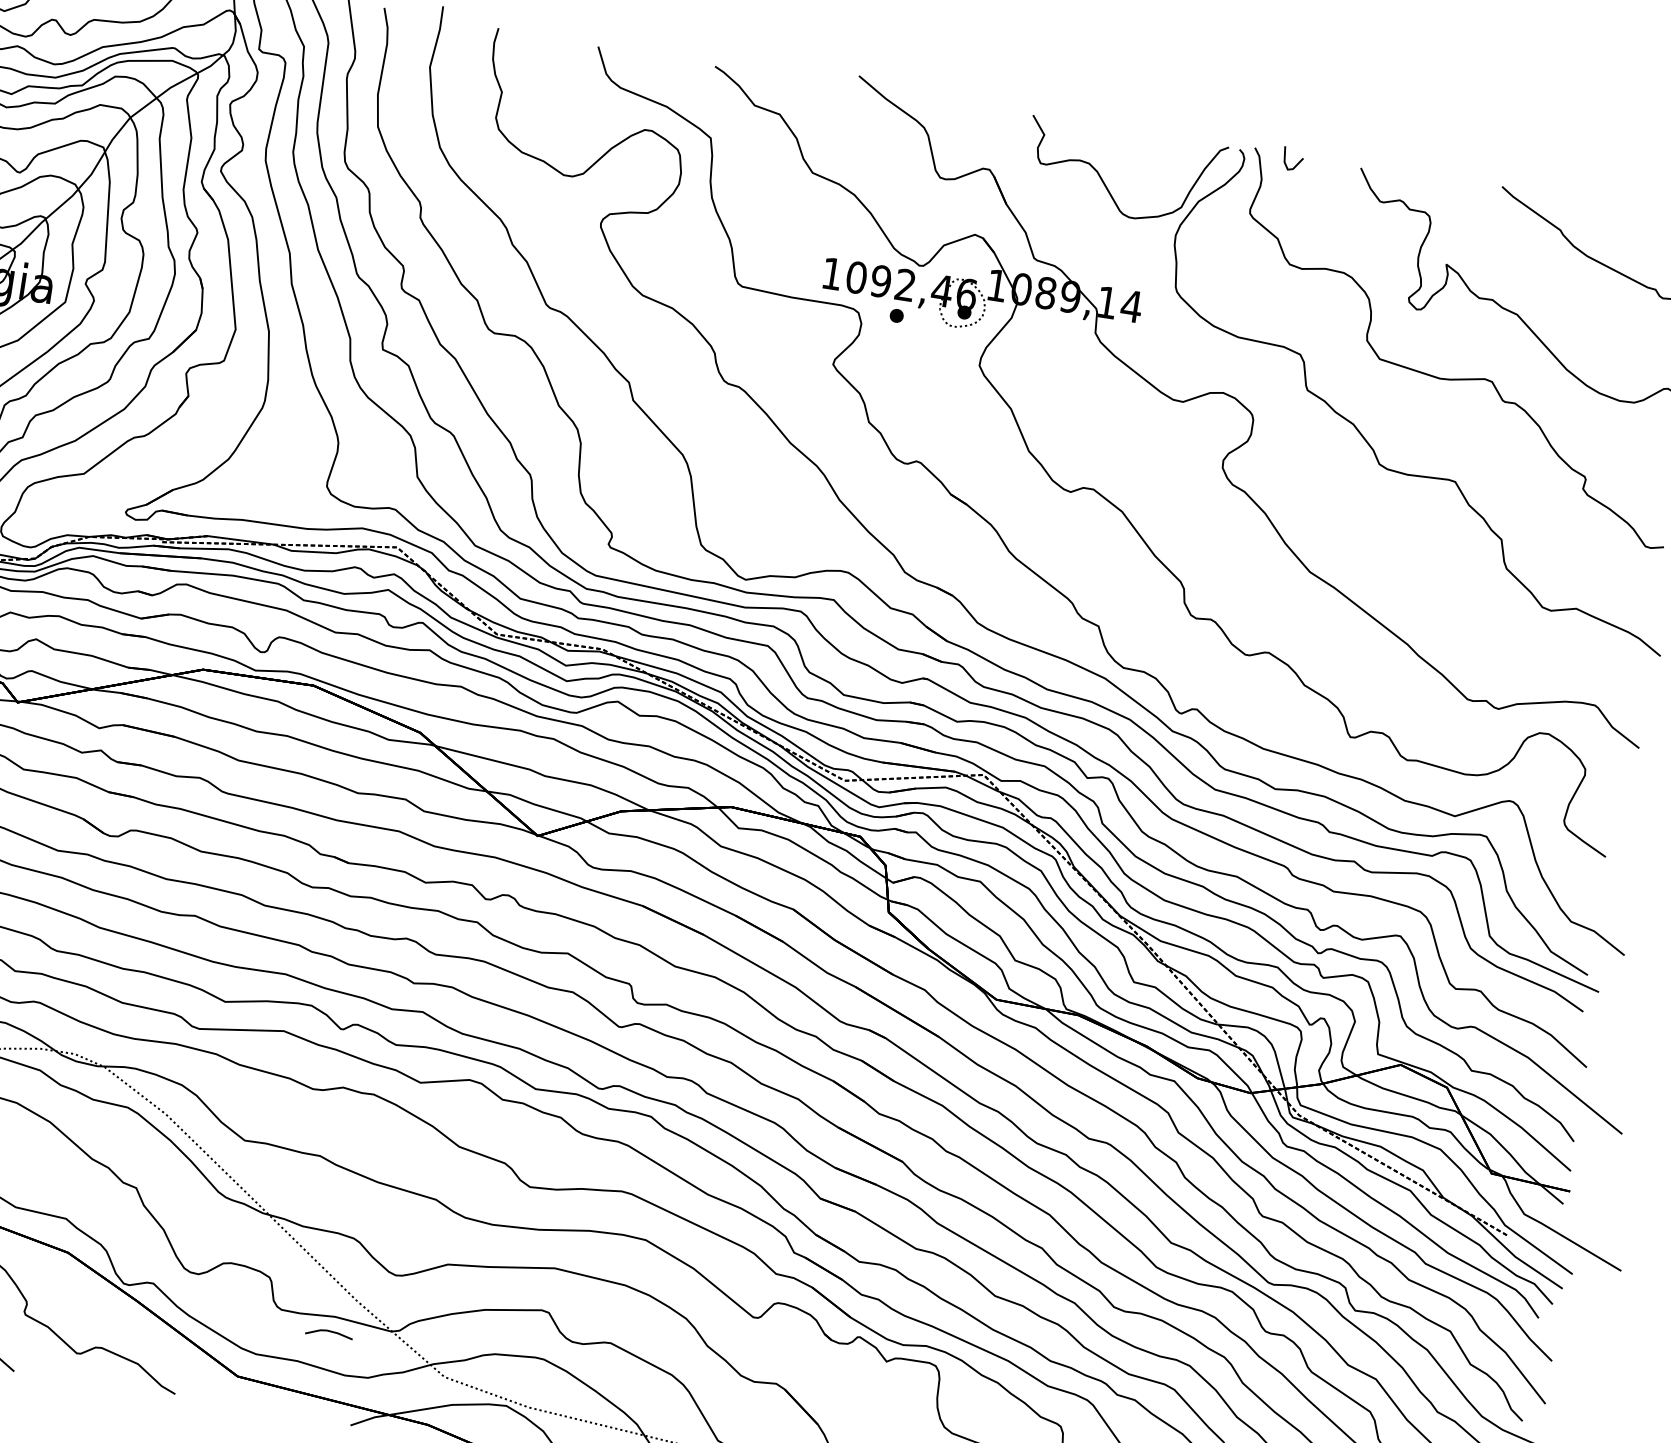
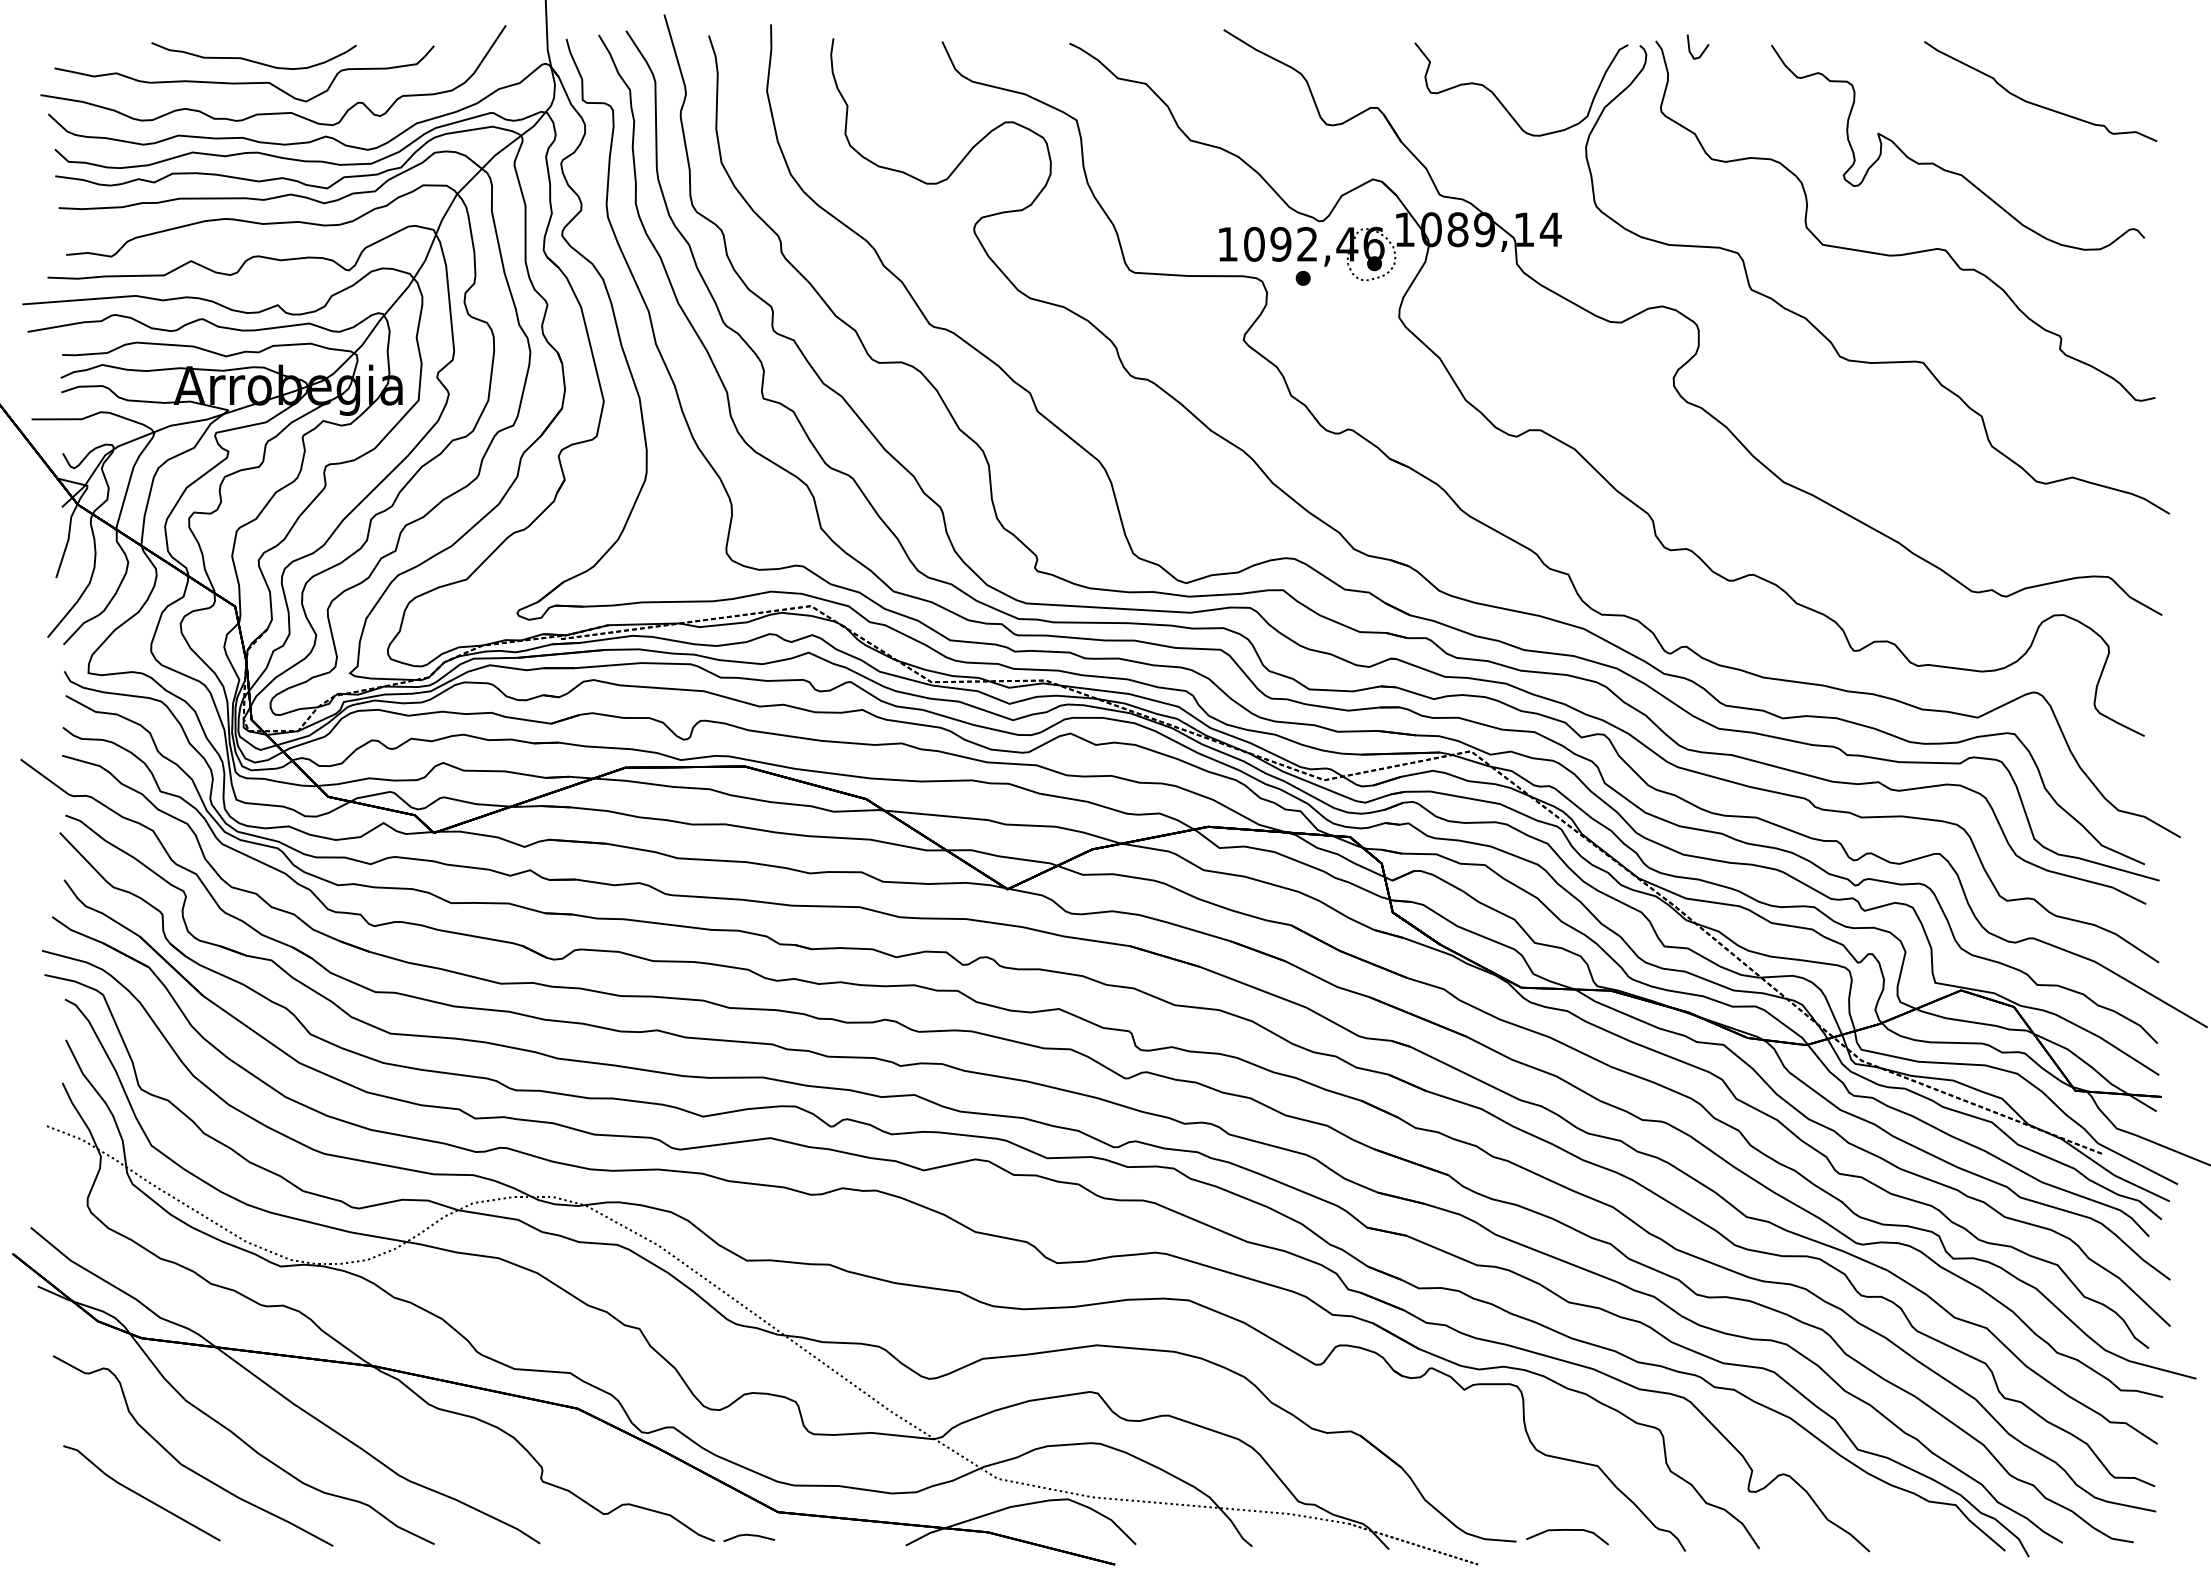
line: (328, 1331) -> (748, 1535), moved

